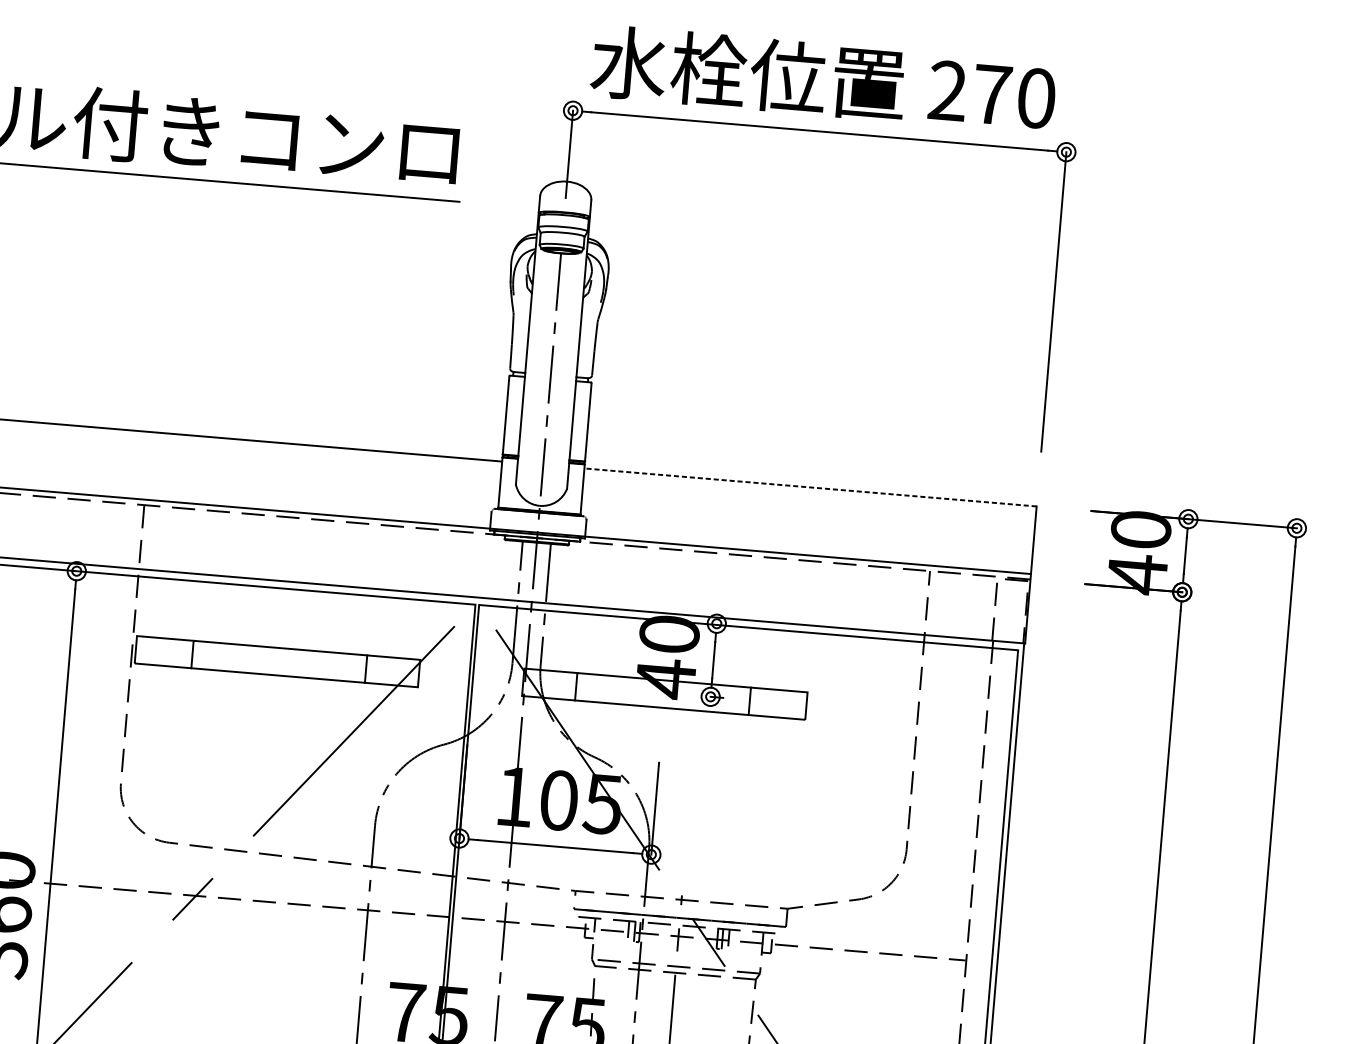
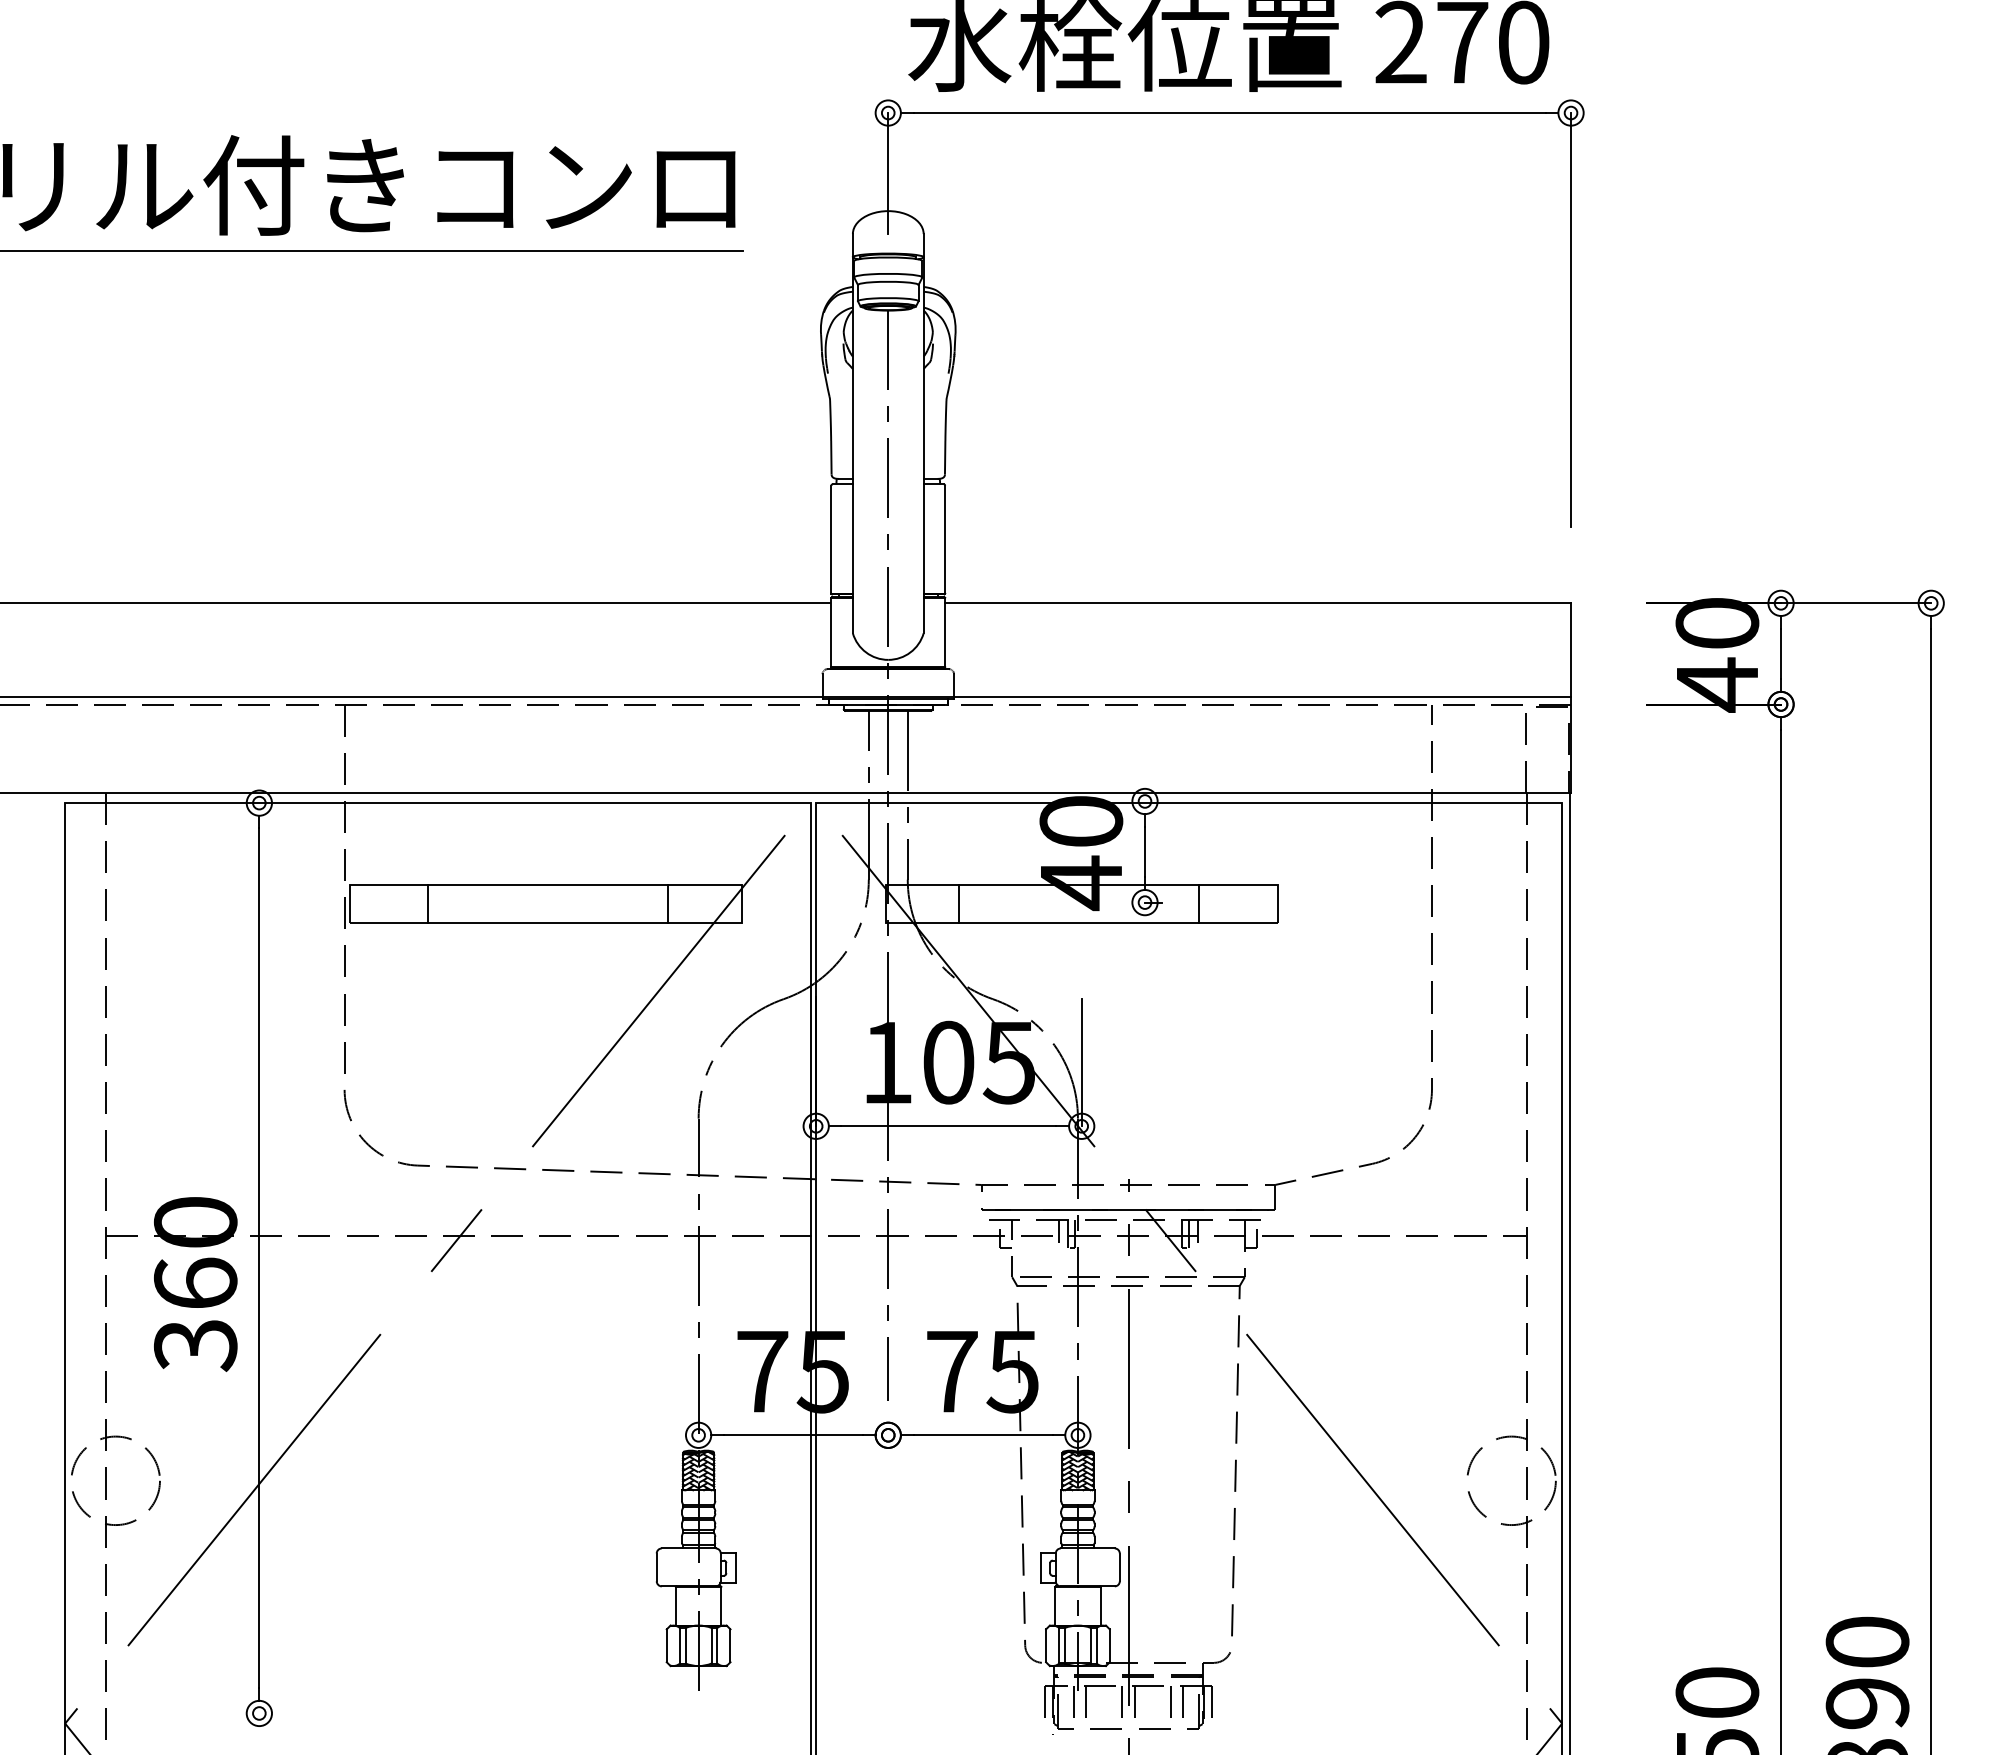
line: (810, 487) -> (1258, 603), dashed -> solid

